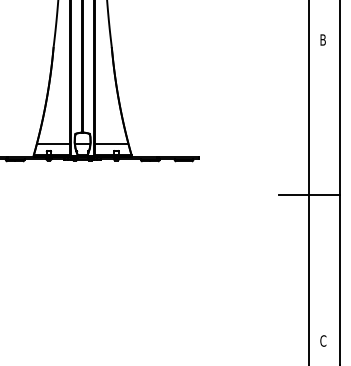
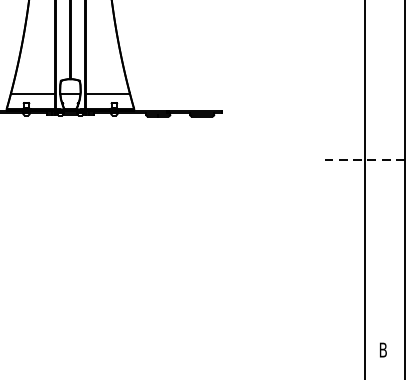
line: (309, 195) -> (365, 160), solid -> dashed
text: (323, 340) -> (383, 349), C -> B

